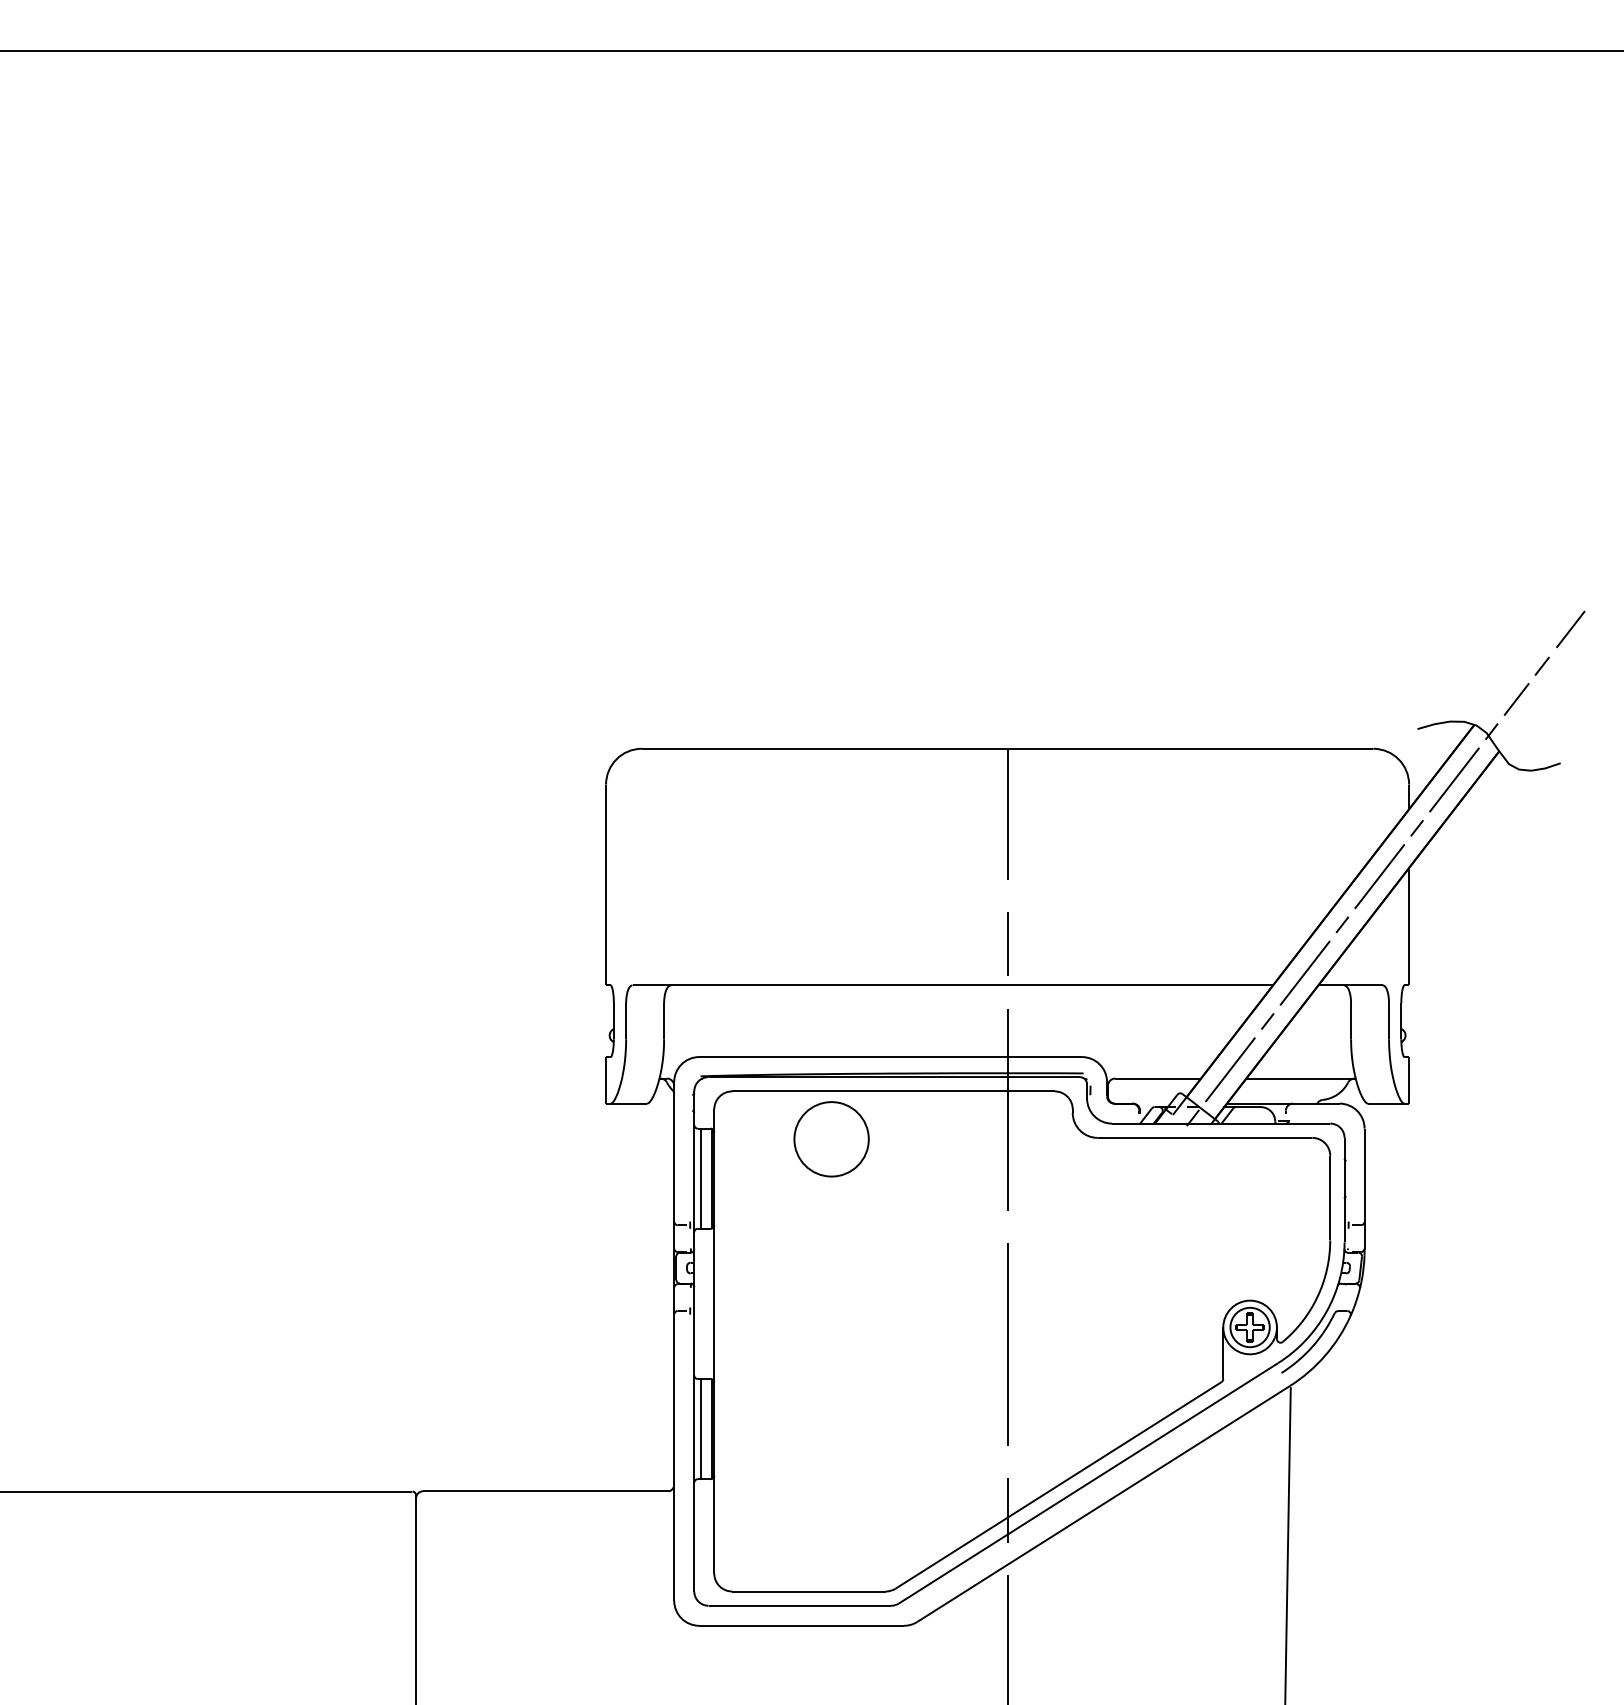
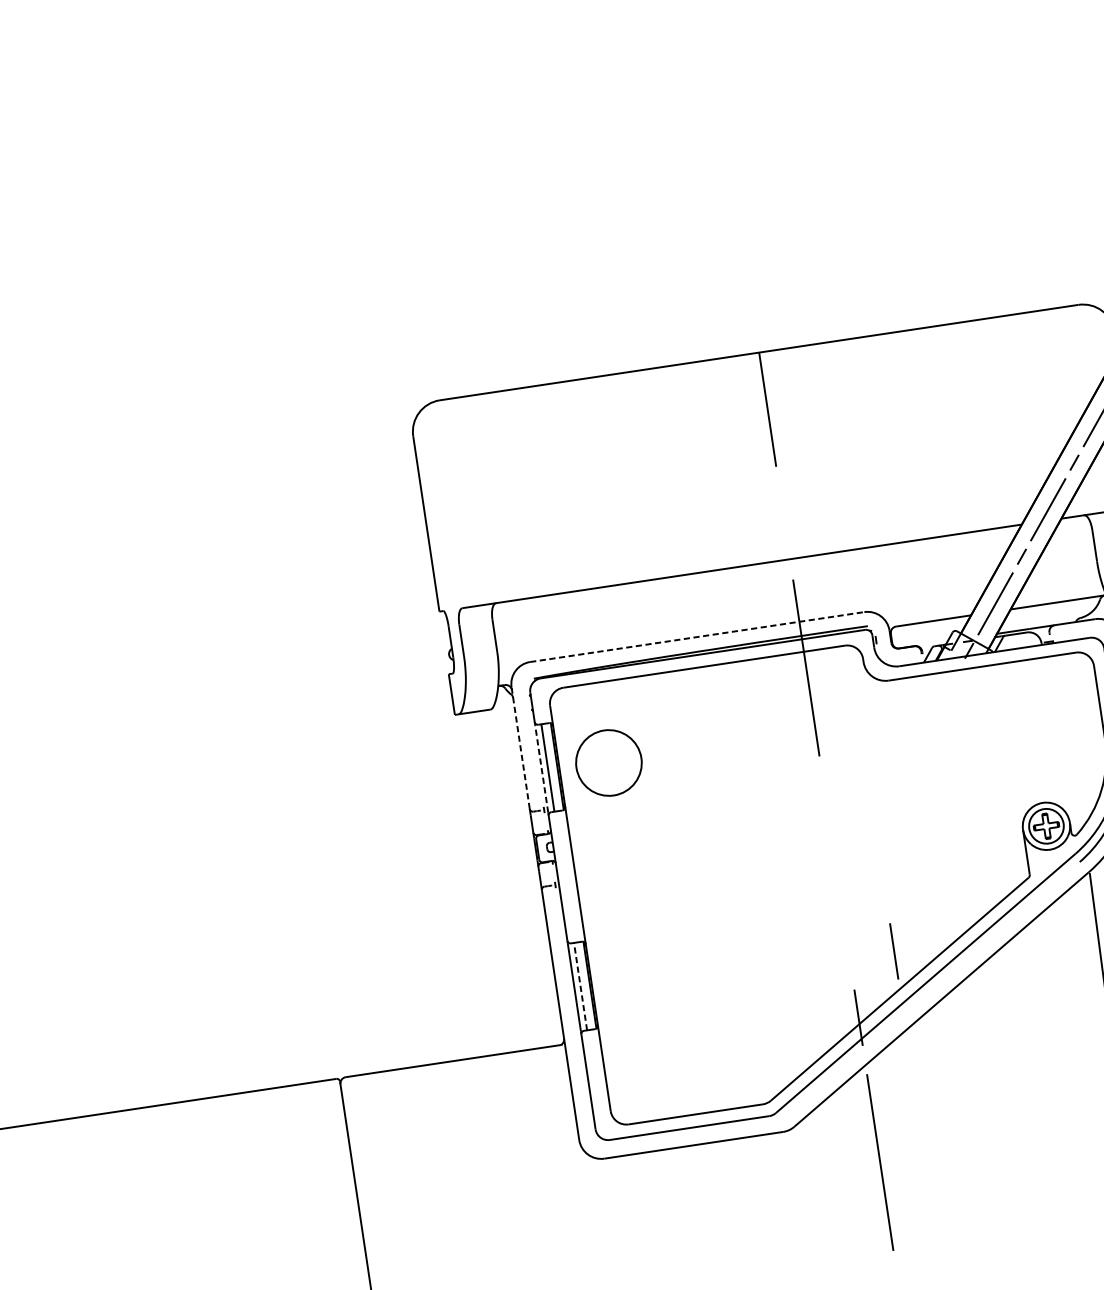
line: (1007, 943) -> (894, 950), moved
line: (891, 1057) -> (698, 637), solid -> dashed
part: (831, 1139) -> (608, 763), moved
line: (674, 1151) -> (520, 747), solid -> dashed
line: (694, 1178) -> (541, 768), solid -> dashed
line: (1007, 1344) -> (836, 872), removed
line: (701, 1428) -> (580, 986), solid -> dashed

